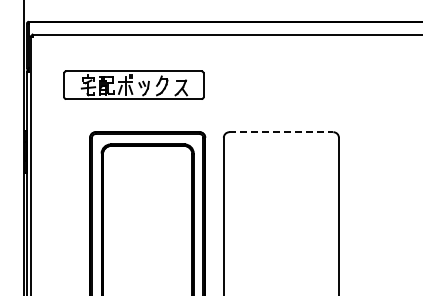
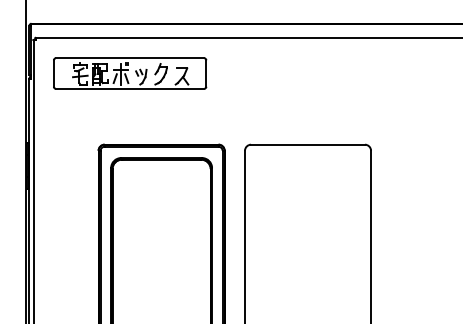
part: (133, 84) -> (129, 72), moved
line: (281, 132) -> (308, 145), dashed -> solid

